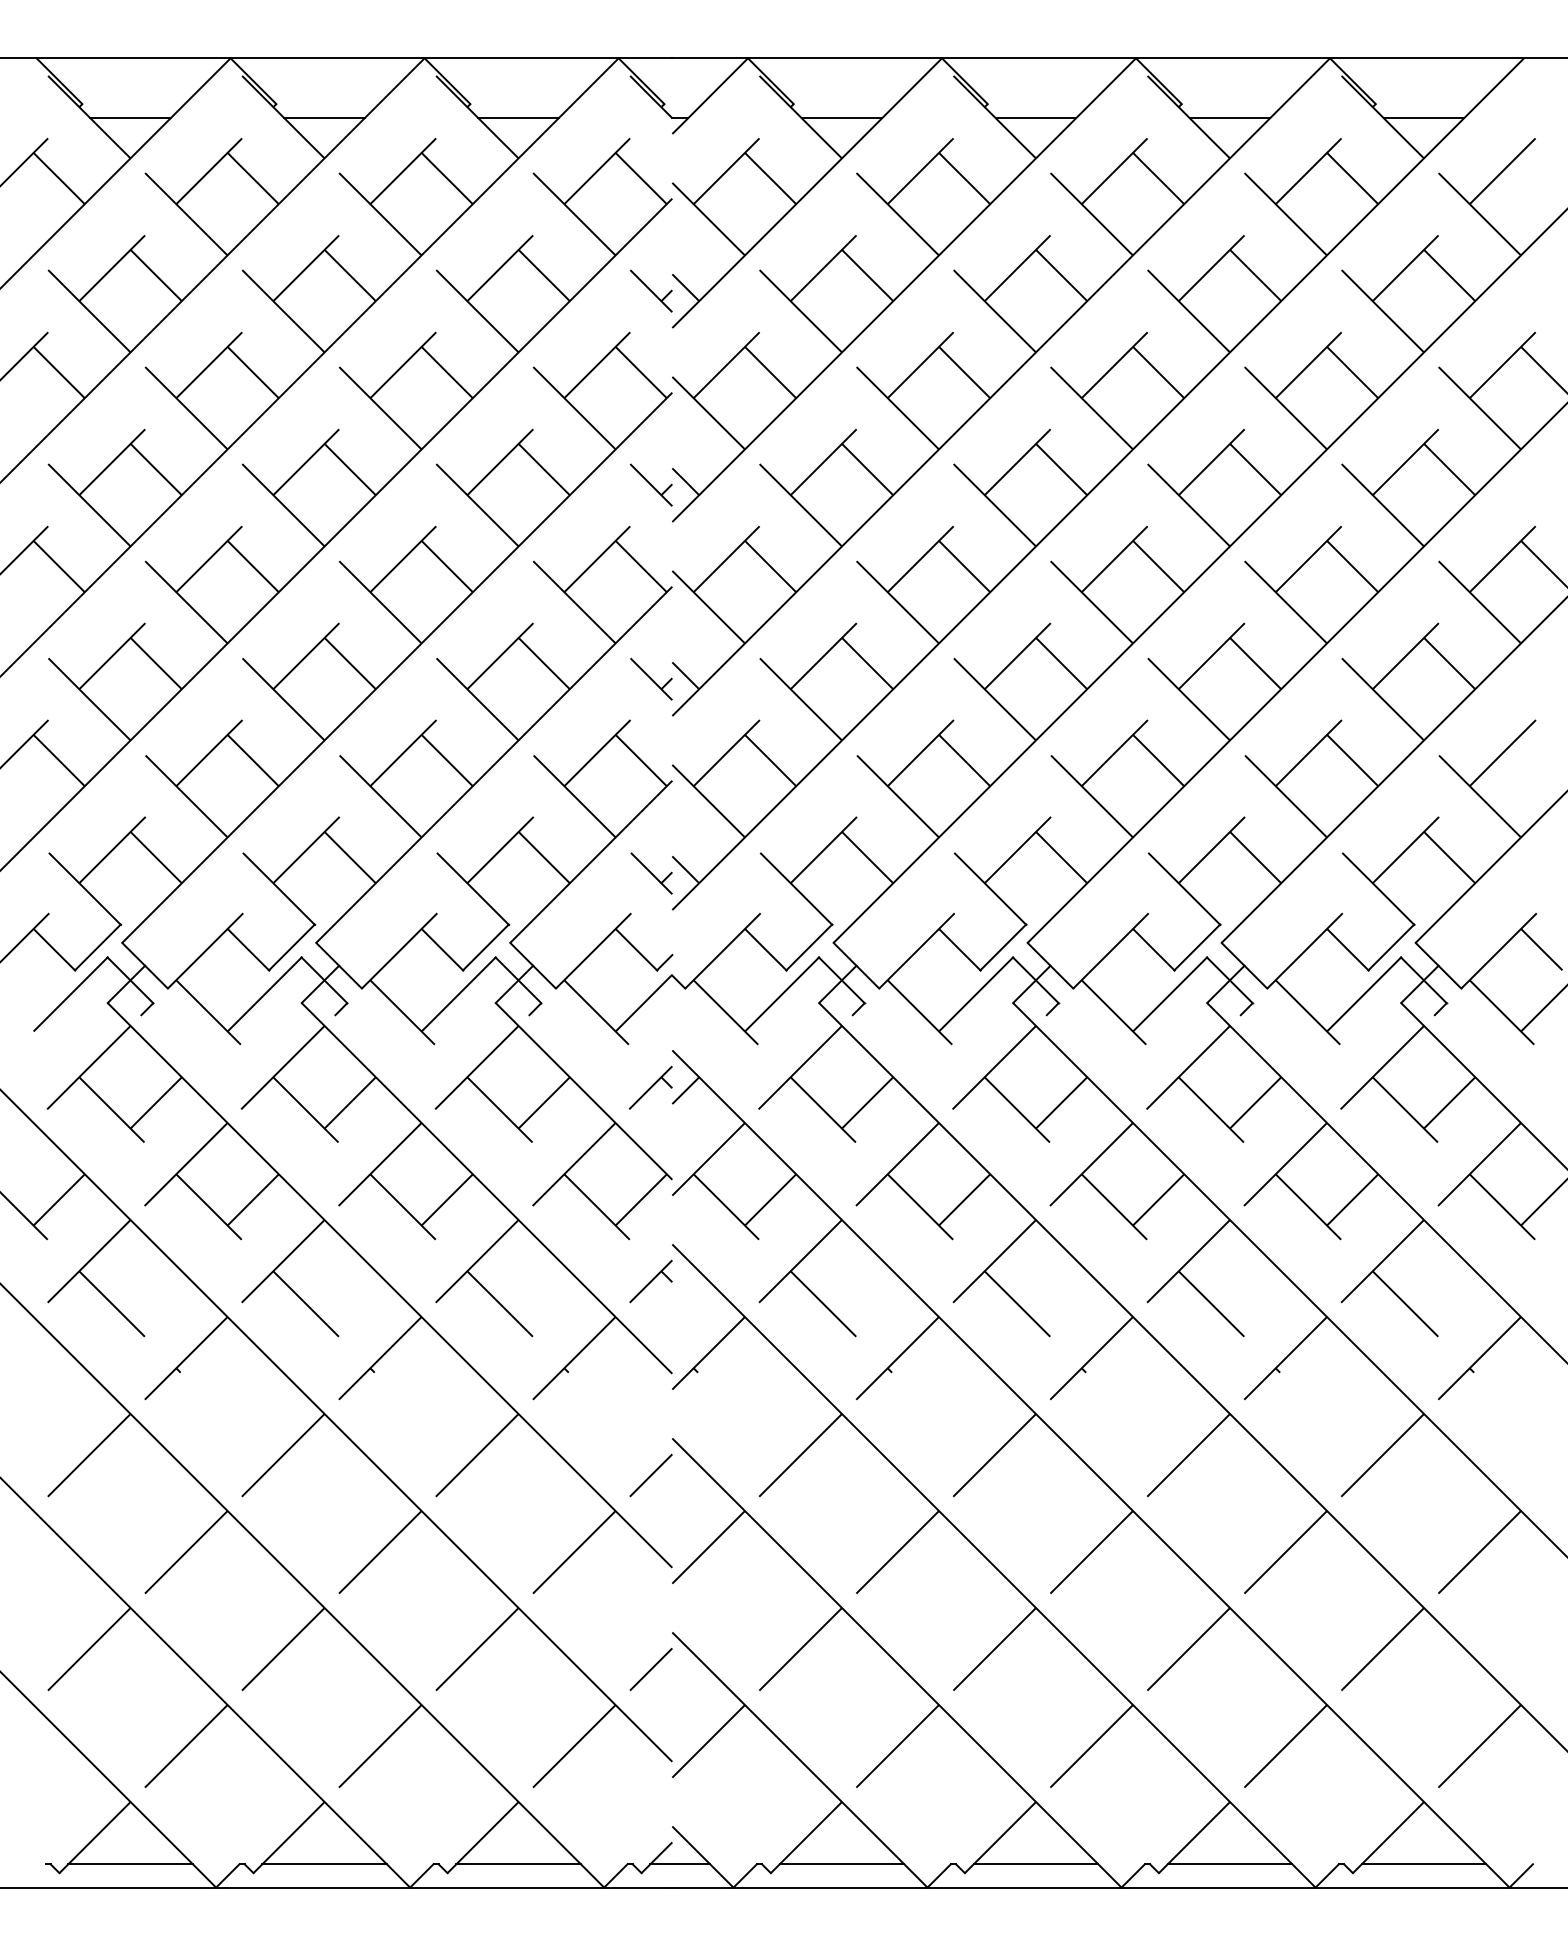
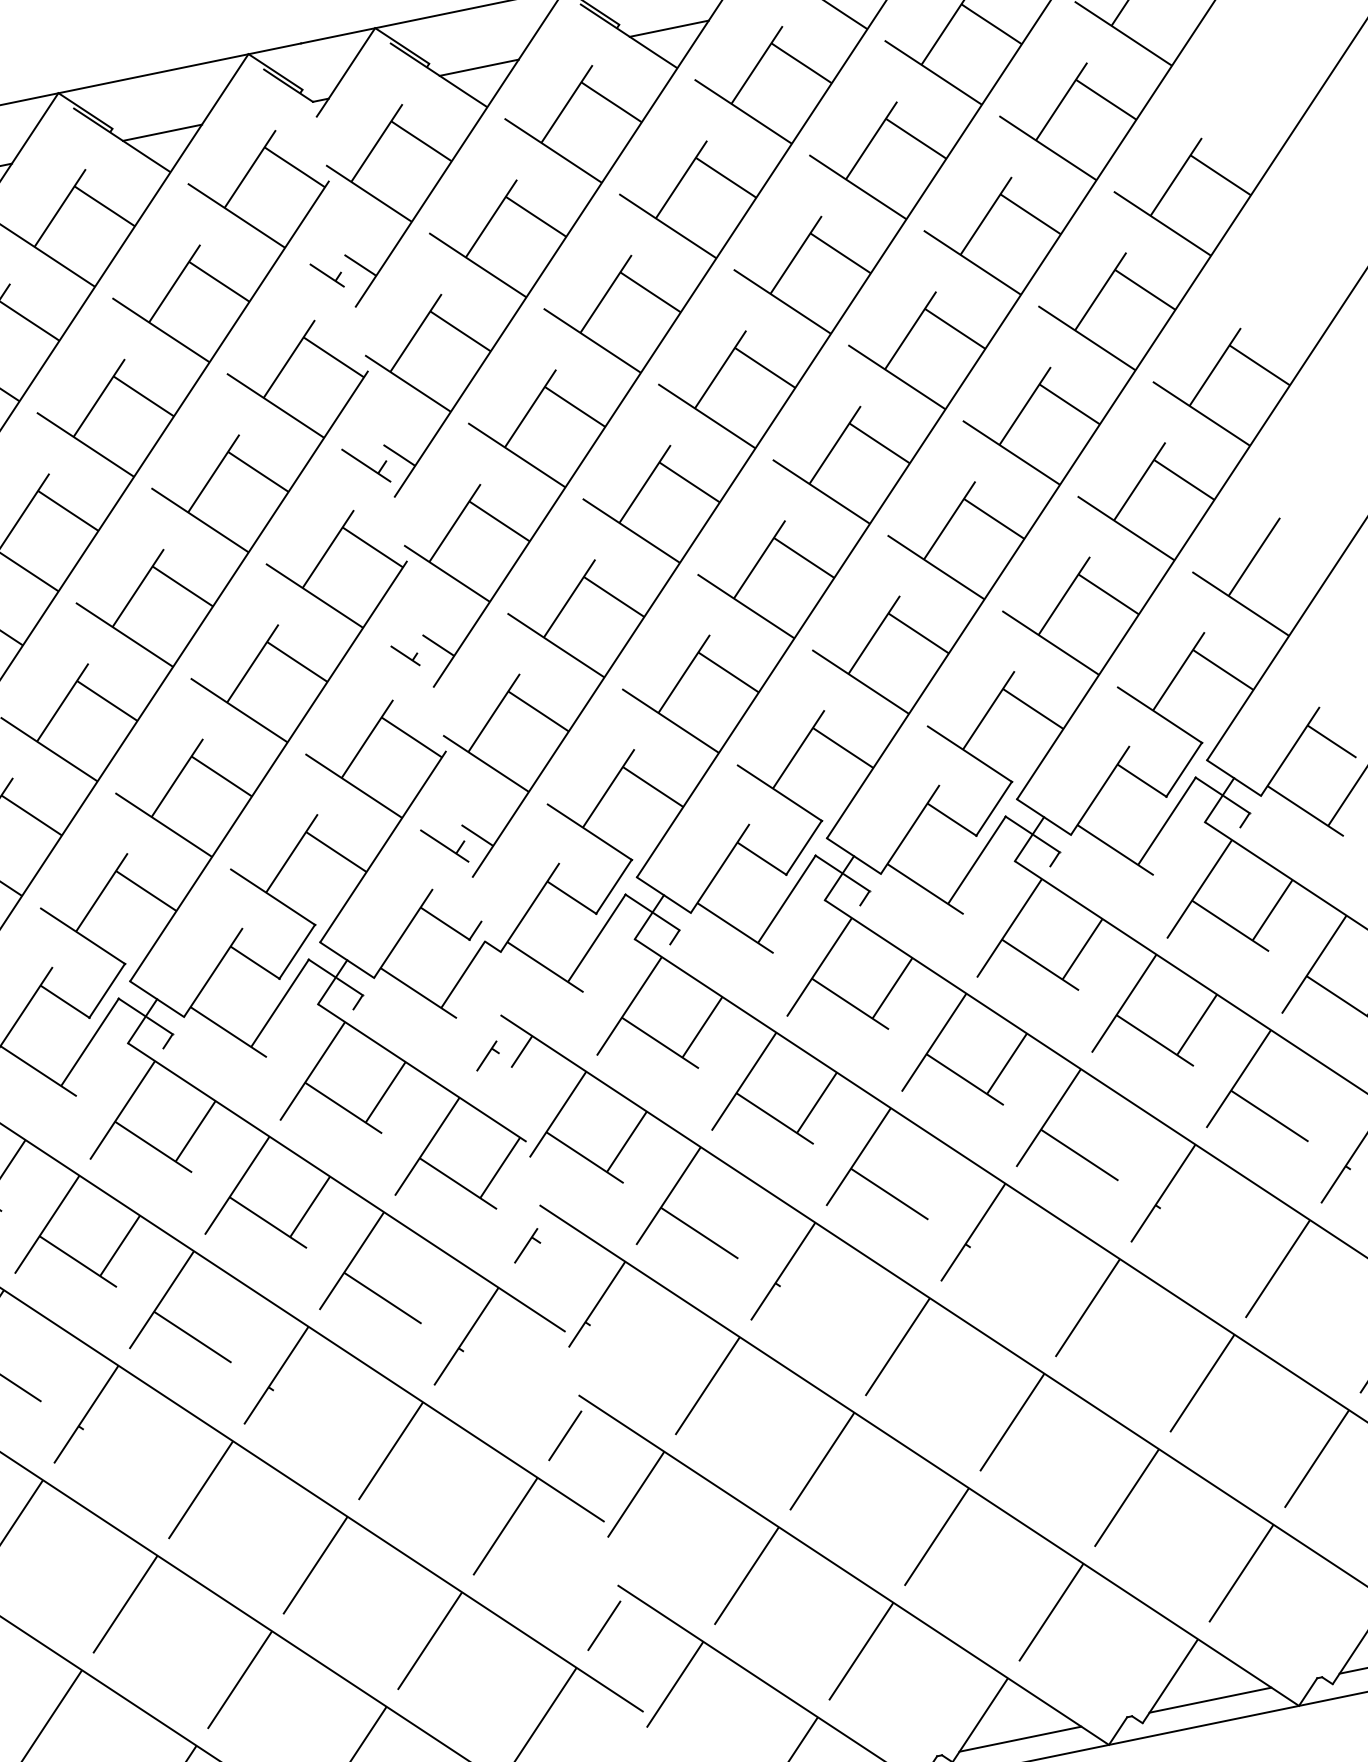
part: (650, 290) -> (326, 275), size x0.7
part: (651, 679) -> (405, 655), size x0.6
part: (650, 1087) -> (486, 1055), size x0.6
part: (650, 1281) -> (525, 1245), size x0.7

